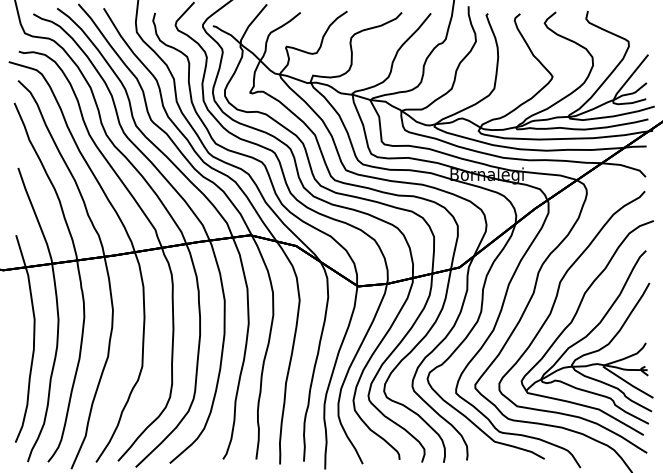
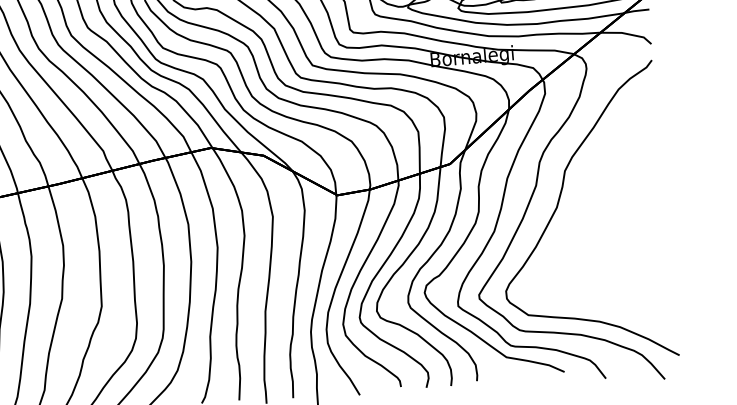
part: (586, 327) -> (599, 219), removed

